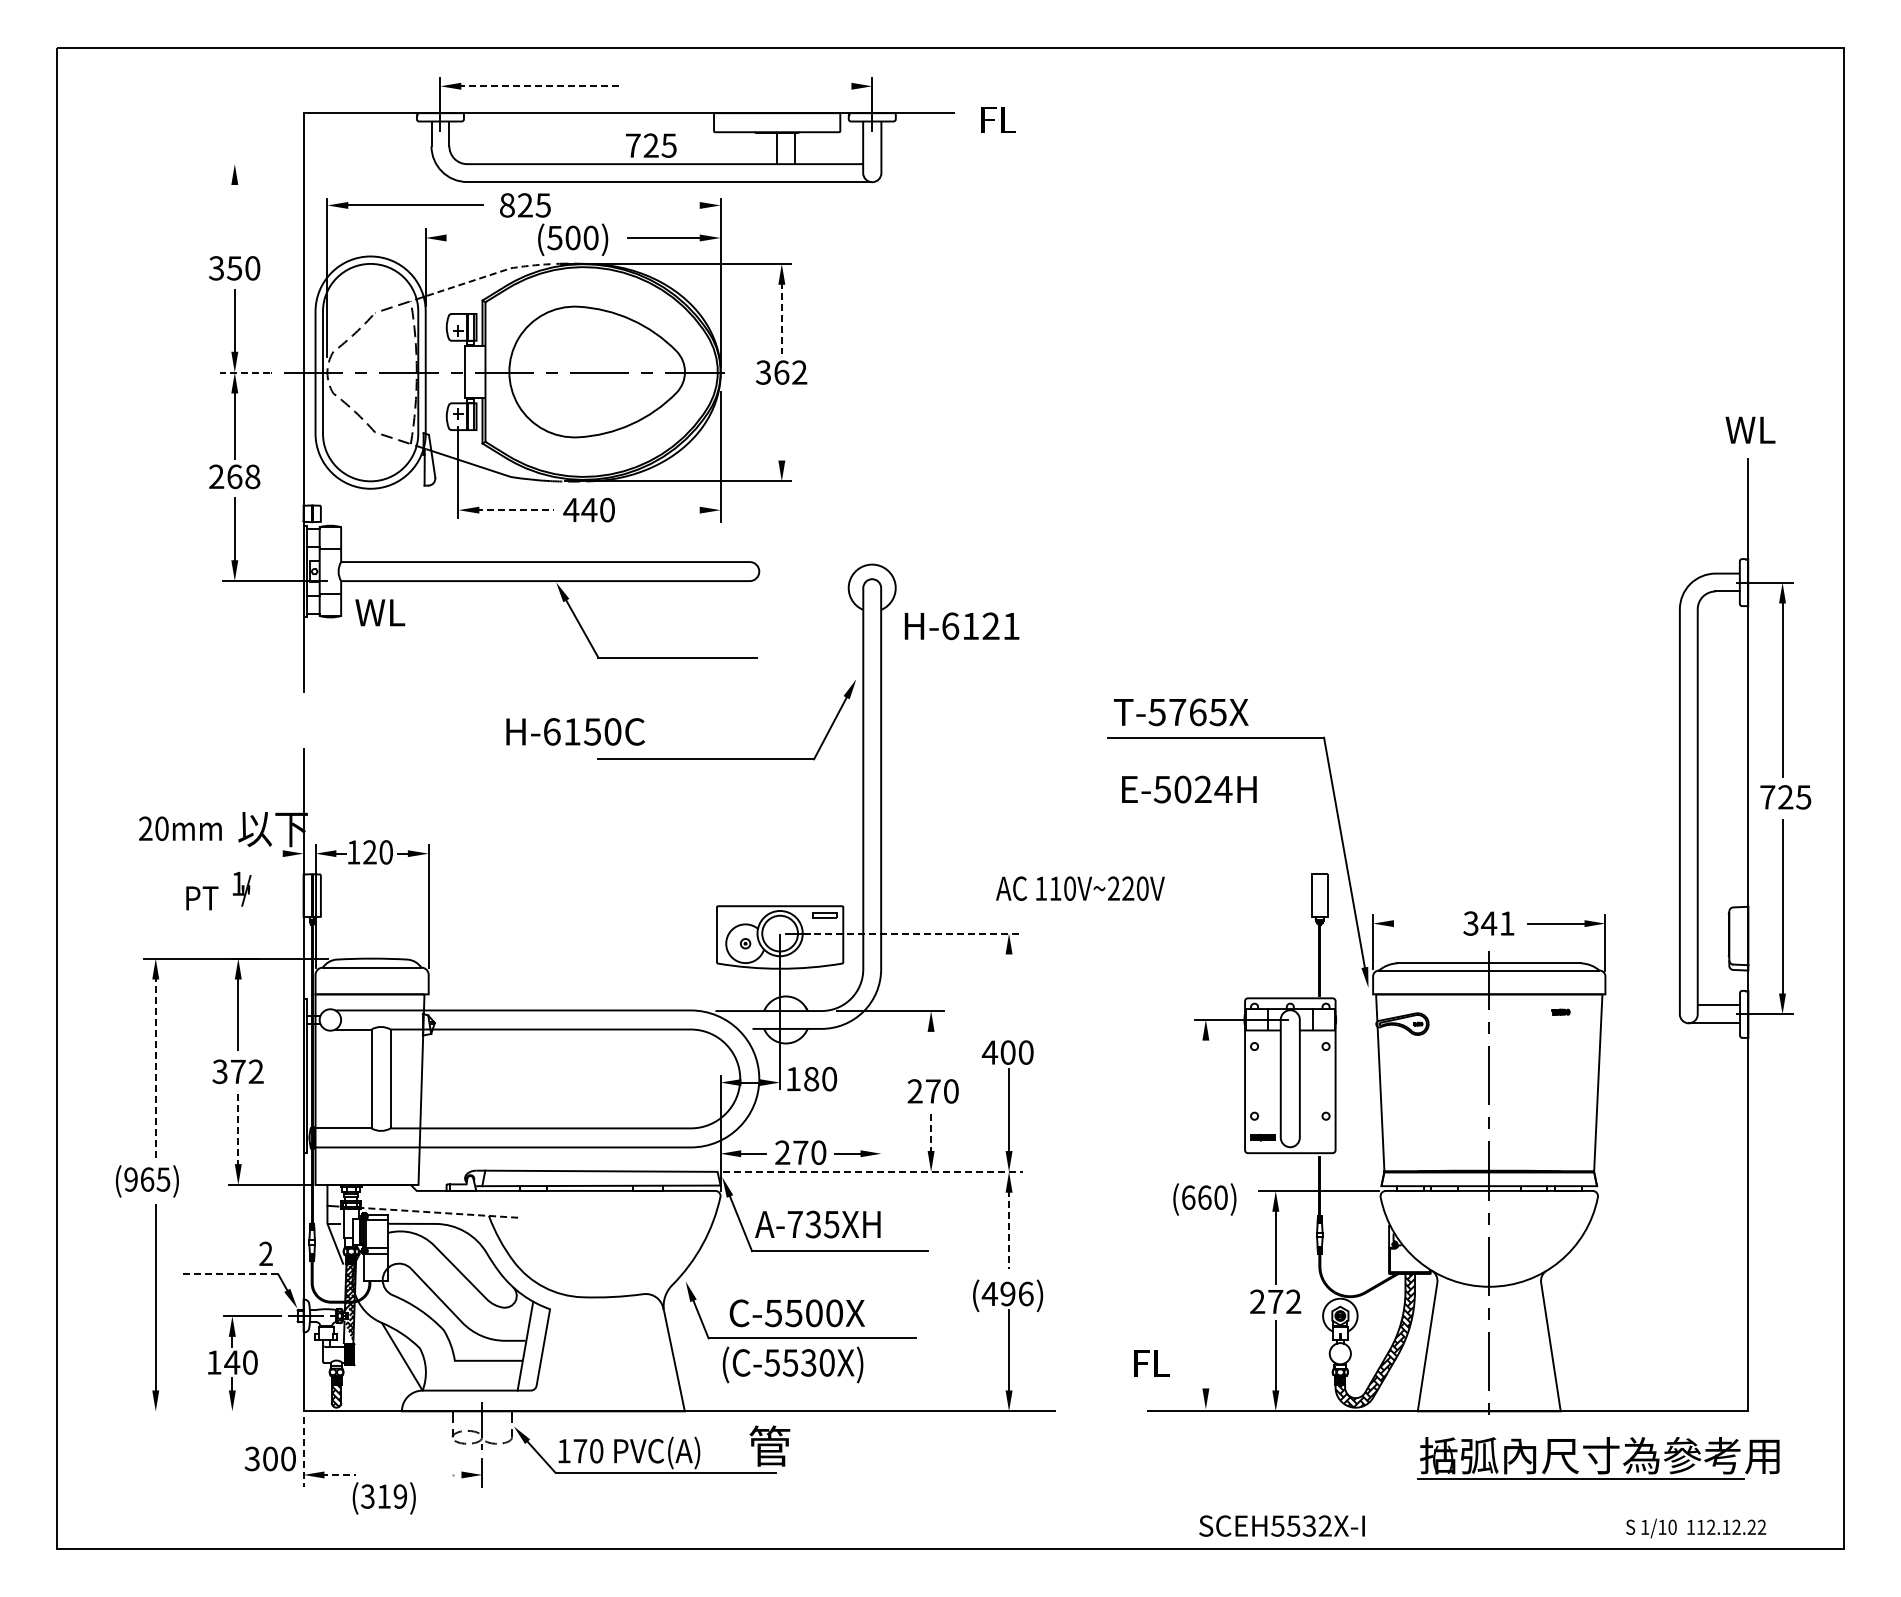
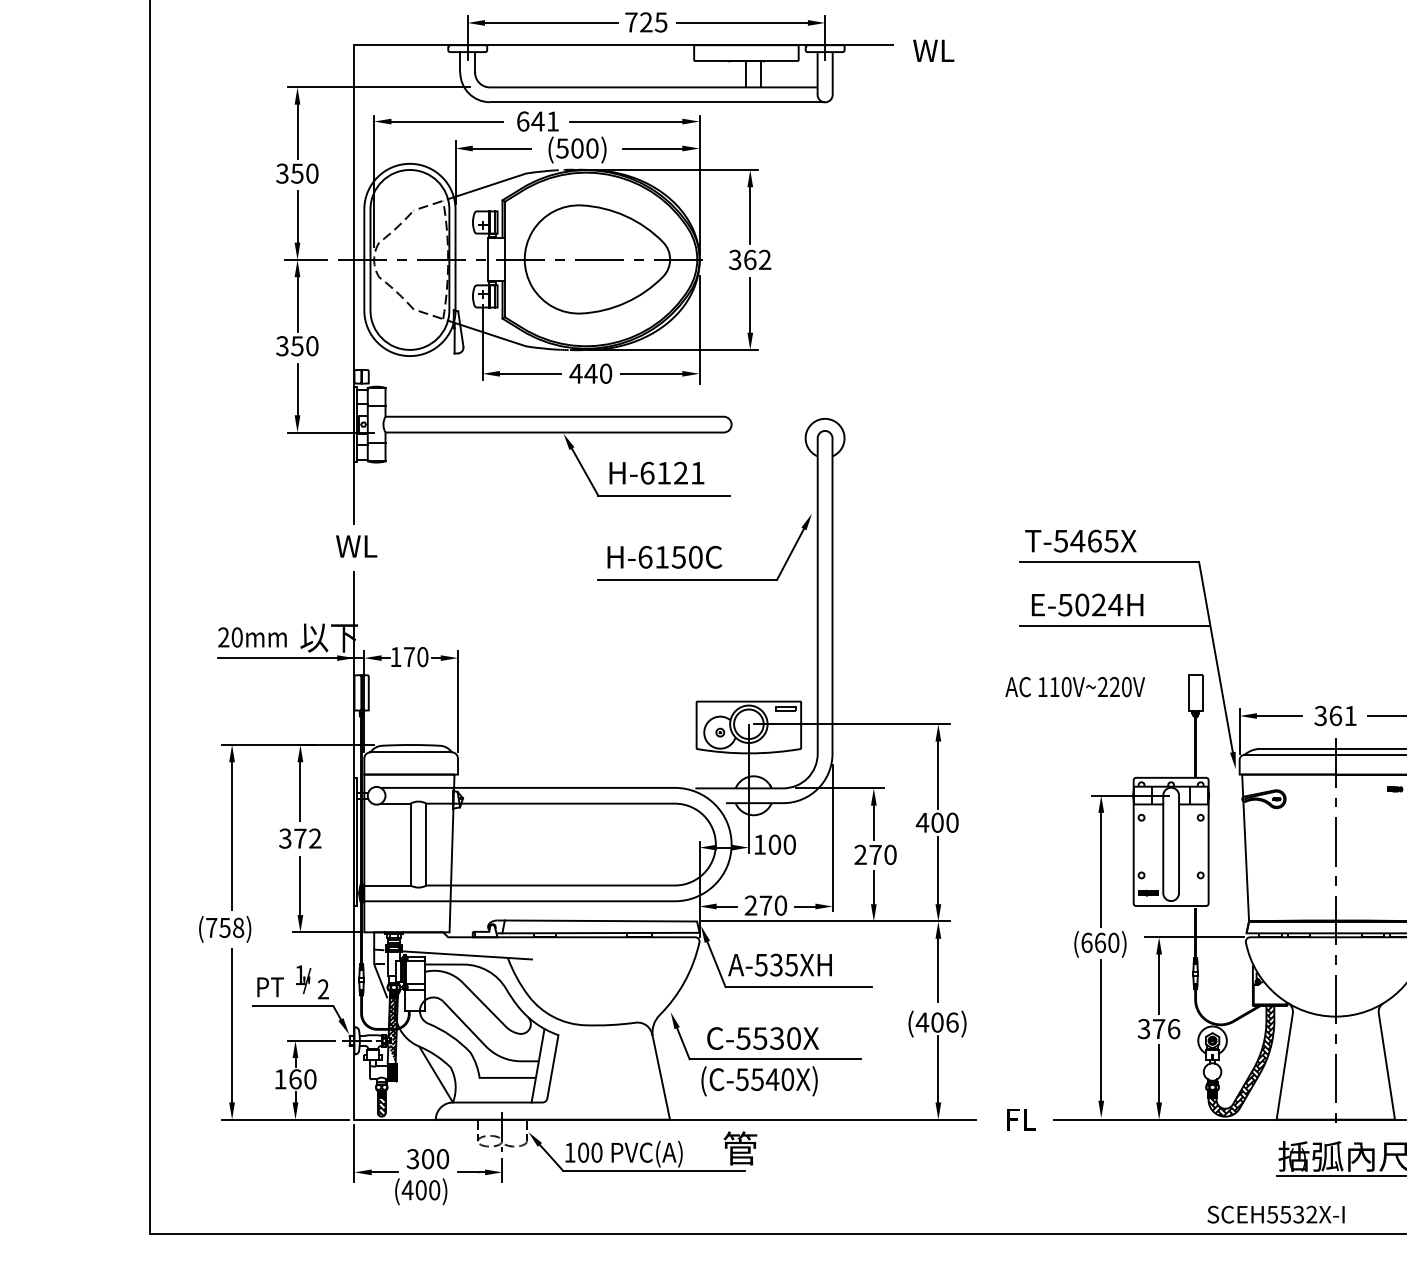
line: (540, 86) -> (550, 23), dashed -> solid
line: (773, 86) -> (743, 23), added
text: (1003, 119) -> (933, 50), FL -> WL
text: (651, 145) -> (646, 22), moved
line: (332, 164) -> (378, 87), added
text: (525, 205) -> (538, 121), 825 -> 641
line: (633, 205) -> (627, 121), added
line: (234, 213) -> (297, 128), added
line: (481, 238) -> (501, 148), added
line: (489, 275) -> (508, 179), dashed -> solid
line: (781, 318) -> (750, 215), dashed -> solid
line: (244, 372) -> (305, 259), dashed -> solid
line: (781, 428) -> (750, 306), added
text: (234, 476) -> (297, 345), 268 -> 350
line: (515, 510) -> (529, 374), dashed -> solid
line: (663, 510) -> (652, 374), added
text: (380, 612) -> (356, 546), moved
text: (961, 626) -> (656, 473), moved
text: (1177, 712) -> (1077, 541), T-5765X -> T-5465X
text: (575, 731) -> (664, 556), moved
line: (1222, 815) -> (1115, 626), added
text: (369, 852) -> (408, 657), 120 -> 170
line: (226, 853) -> (290, 657), added
text: (1080, 888) -> (1075, 686), moved
text: (218, 891) -> (284, 981), moved
line: (1419, 923) -> (1278, 715), added
text: (1488, 923) -> (1335, 715), 341 -> 361
line: (913, 933) -> (859, 724), dashed -> solid
line: (1009, 993) -> (938, 773), added
line: (931, 1050) -> (874, 821), added
line: (155, 1067) -> (231, 835), dashed -> solid
line: (881, 1070) -> (832, 837), added
text: (811, 1079) -> (774, 845), 180 -> 100
line: (1205, 1104) -> (1100, 865), added
line: (238, 1130) -> (300, 887), dashed -> solid
line: (931, 1132) -> (874, 888), dashed -> solid
line: (873, 1171) -> (826, 921), dashed -> solid
text: (147, 1179) -> (225, 927), (965) -> (758)
line: (437, 1212) -> (465, 955), dashed -> solid
text: (794, 1224) -> (760, 965), A-735XH -> A-535XH
line: (1009, 1229) -> (938, 969), dashed -> solid
line: (229, 1274) -> (293, 1006), dashed -> solid
text: (1007, 1293) -> (937, 1022), (496) -> (406)
text: (1275, 1301) -> (1158, 1028), 272 -> 376
line: (1205, 1307) -> (1100, 1033), added
text: (813, 1313) -> (776, 1038), C-5500X -> C-5530X
text: (232, 1362) -> (295, 1079), 140 -> 160
text: (808, 1362) -> (772, 1079), (C-5530X) -> (C-5540X)
text: (1151, 1363) -> (1021, 1119), moved
line: (220, 1411) -> (285, 1119), added
text: (580, 1451) -> (583, 1152), 170 -> 100
line: (303, 1452) -> (354, 1153), dashed -> solid
text: (269, 1458) -> (427, 1158), moved
line: (339, 1474) -> (384, 1171), dashed -> solid
line: (446, 1474) -> (472, 1171), added
text: (383, 1496) -> (420, 1190), (319) -> (400)
text: (1281, 1525) -> (1275, 1214), moved

